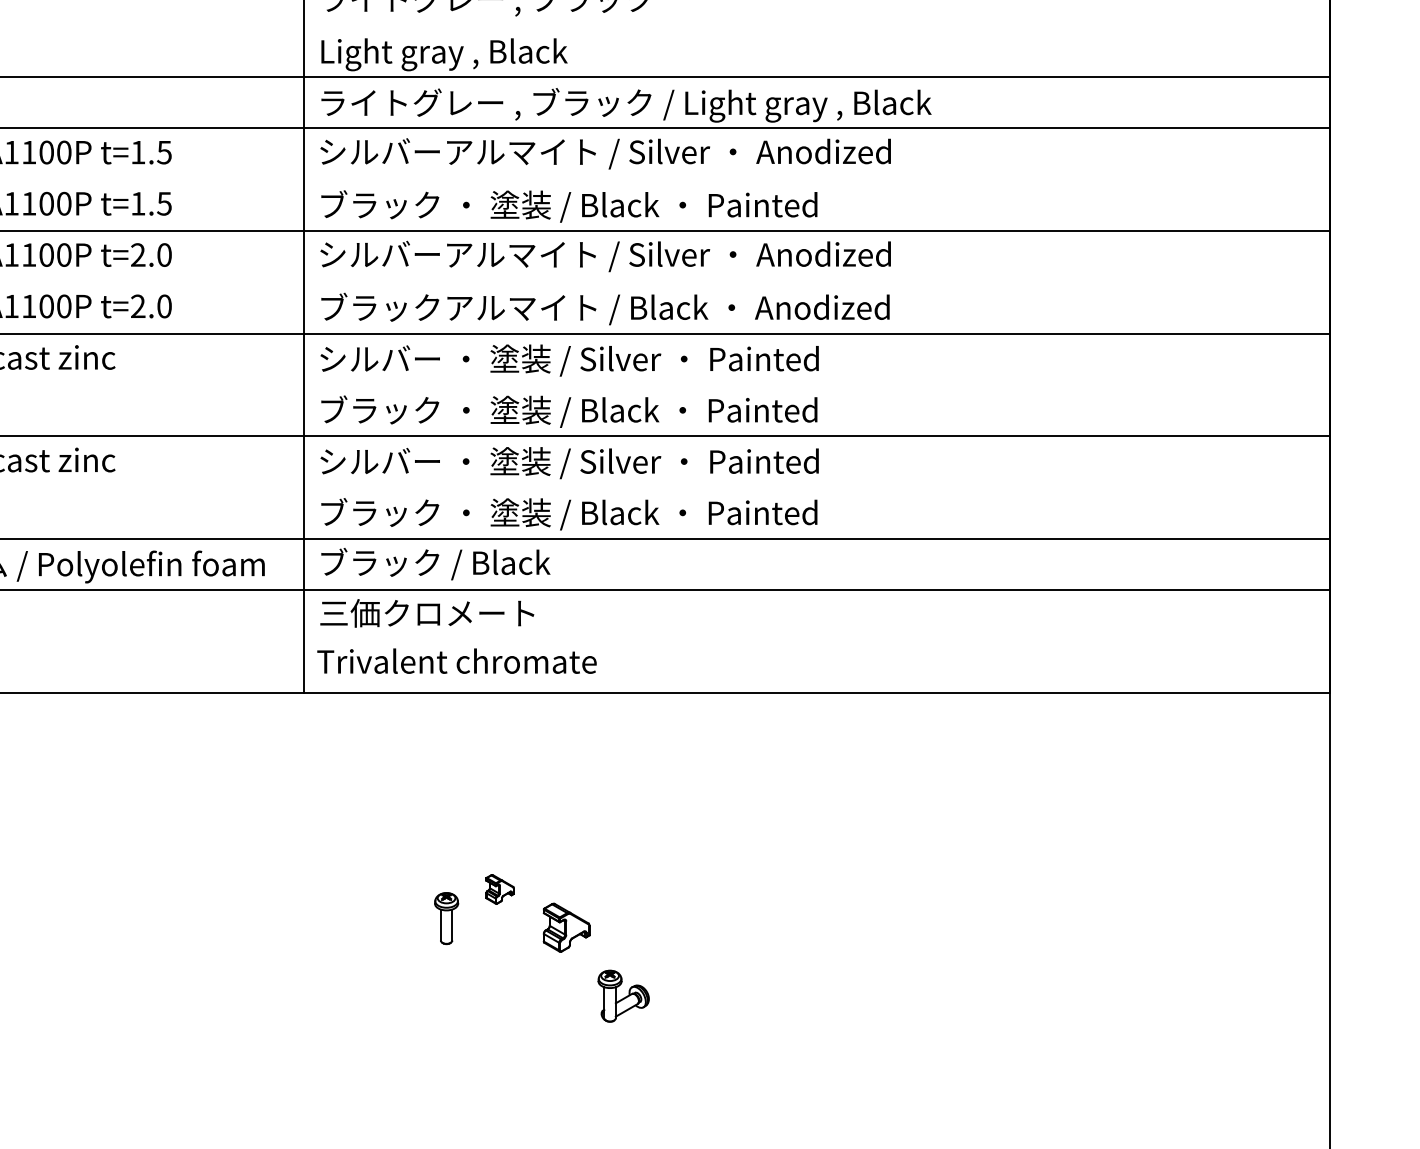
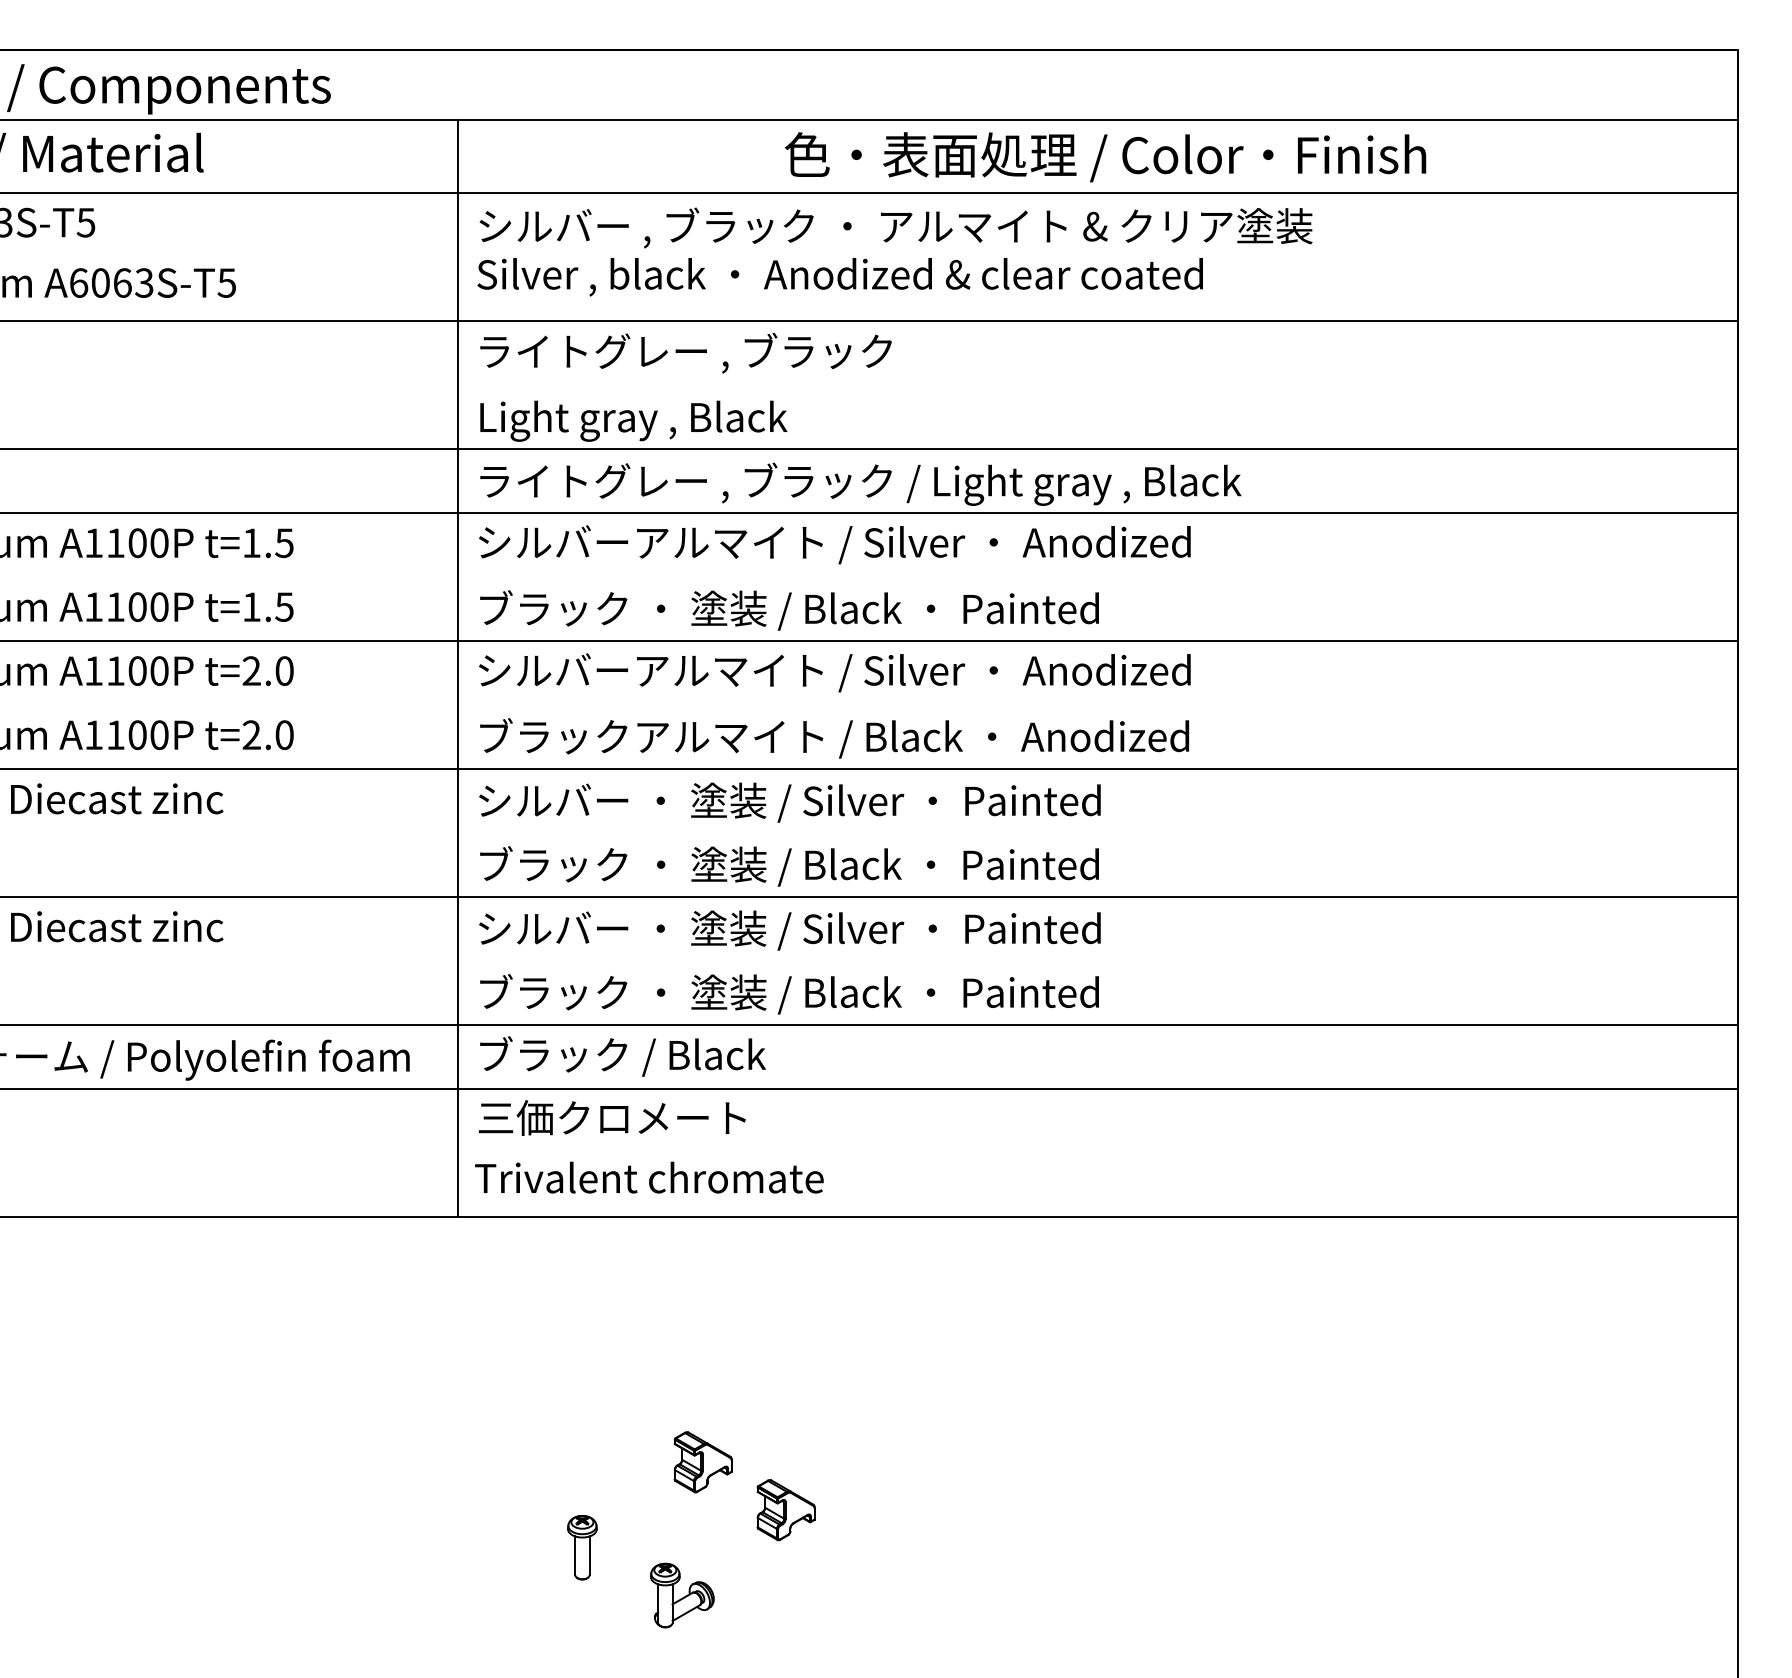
part: (499, 889) -> (702, 1462), size x1.67
part: (446, 918) -> (582, 1547), moved
part: (623, 996) -> (682, 1595), moved

